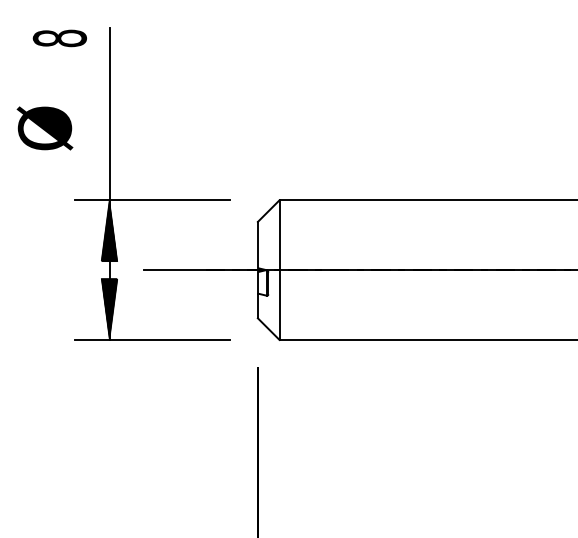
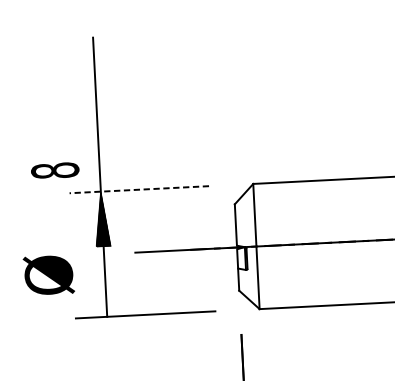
text: (59, 38) -> (54, 170), moved
text: (44, 128) -> (48, 275), moved
line: (152, 200) -> (139, 189), solid -> dashed
hatch: (109, 308) -> (105, 288), removed

